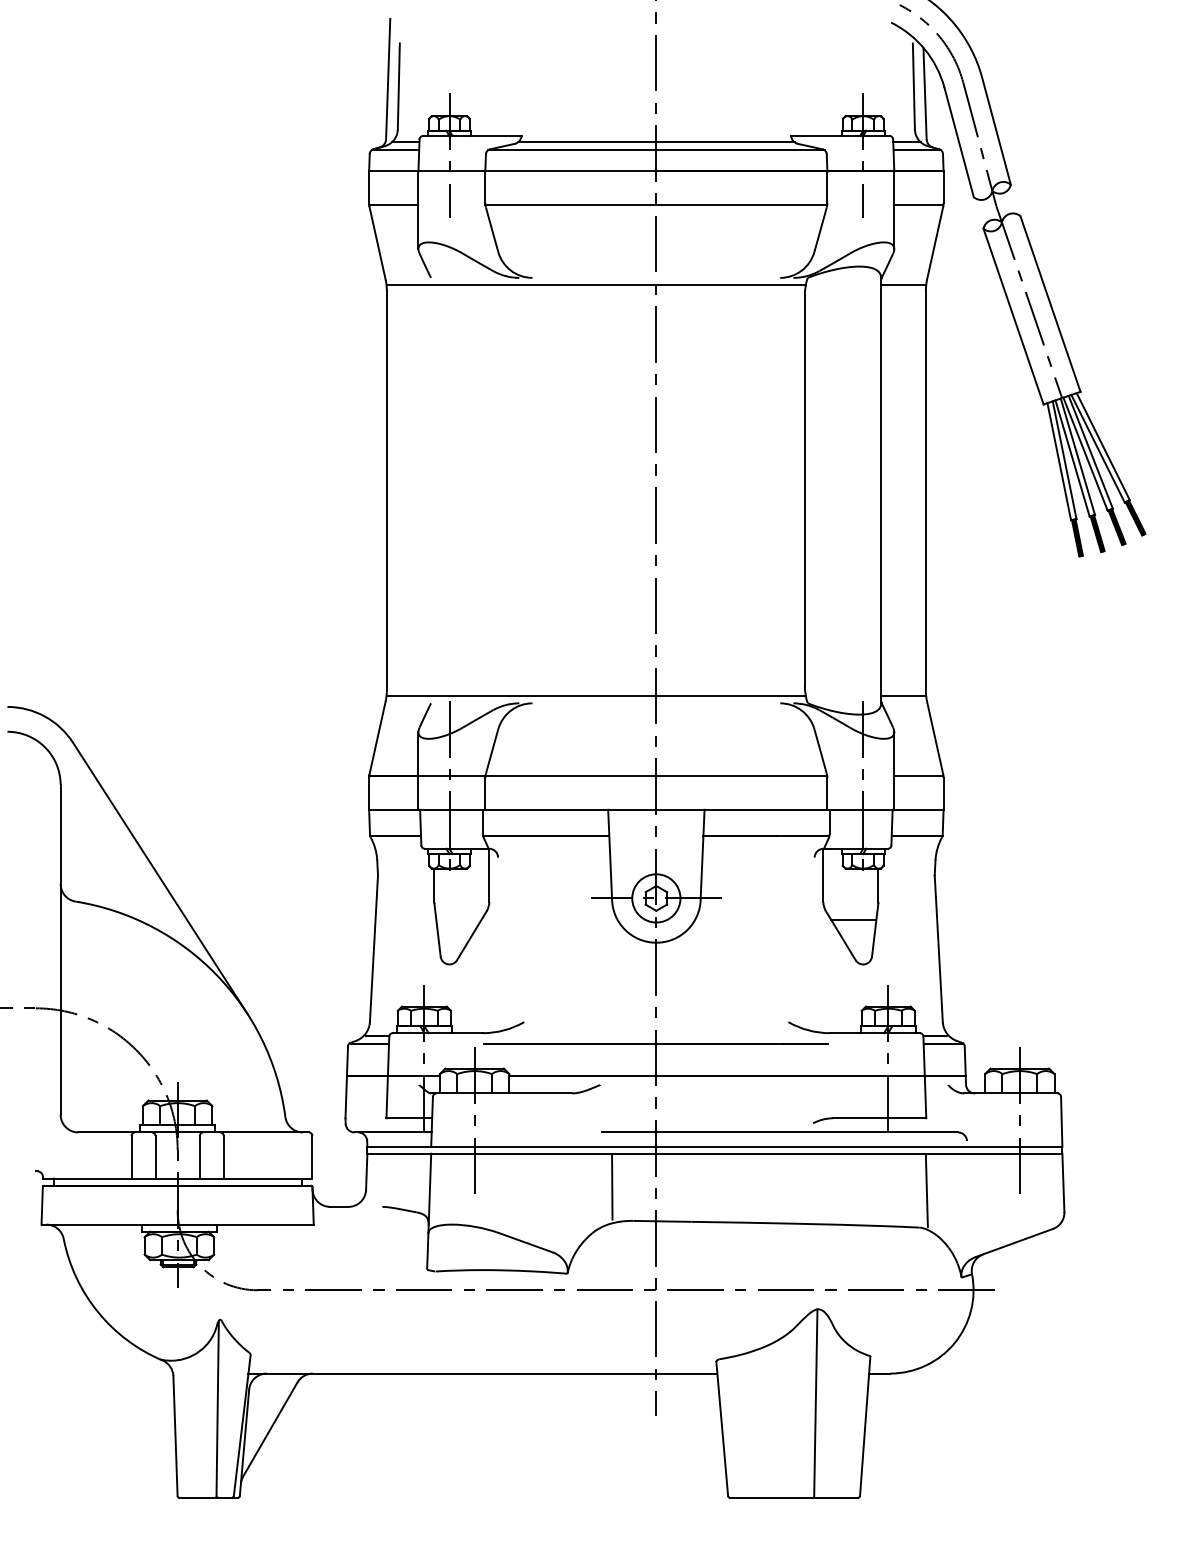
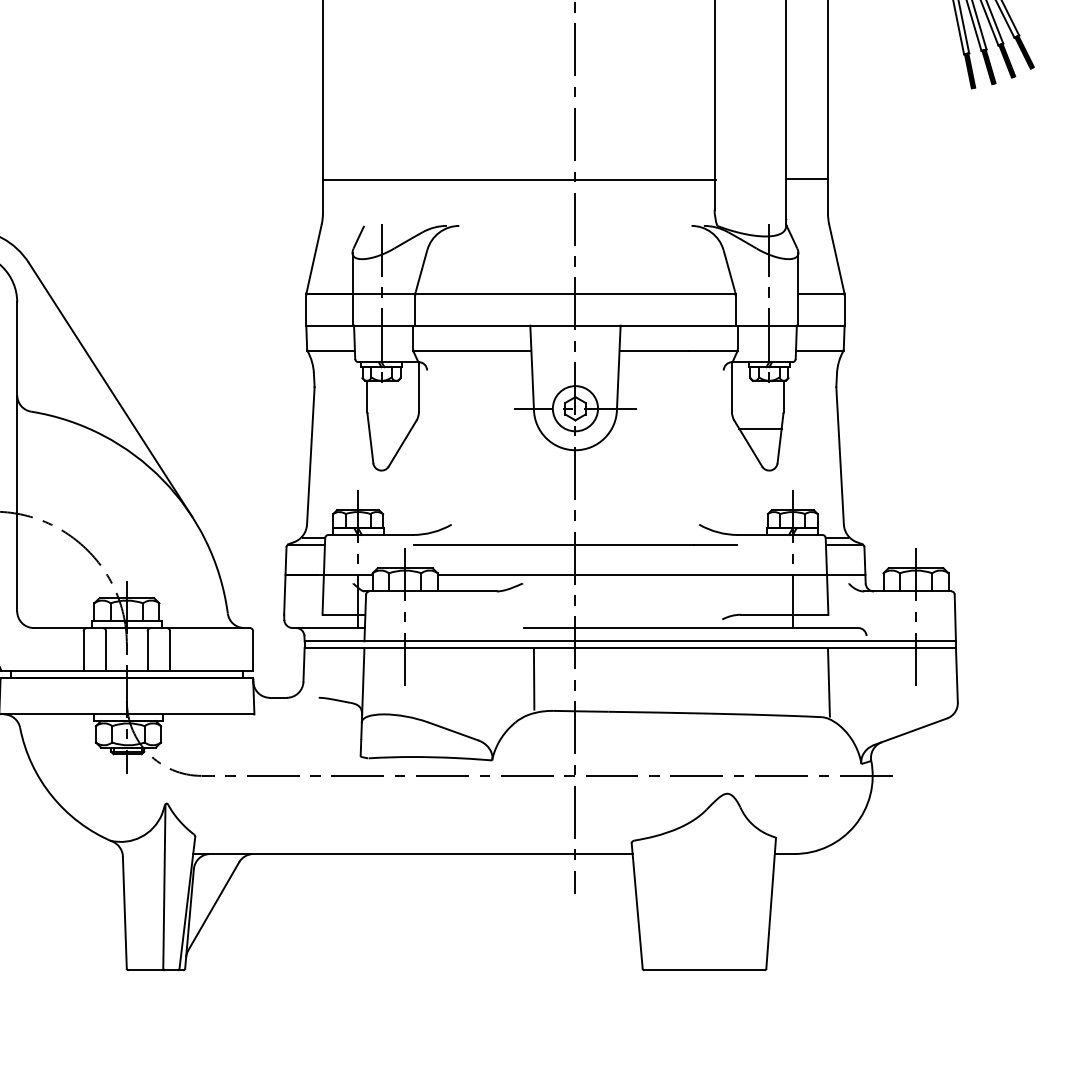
line: (595, 696) -> (518, 180), moved
line: (903, 696) -> (807, 179), moved
line: (815, 1403) -> (724, 882), removed

